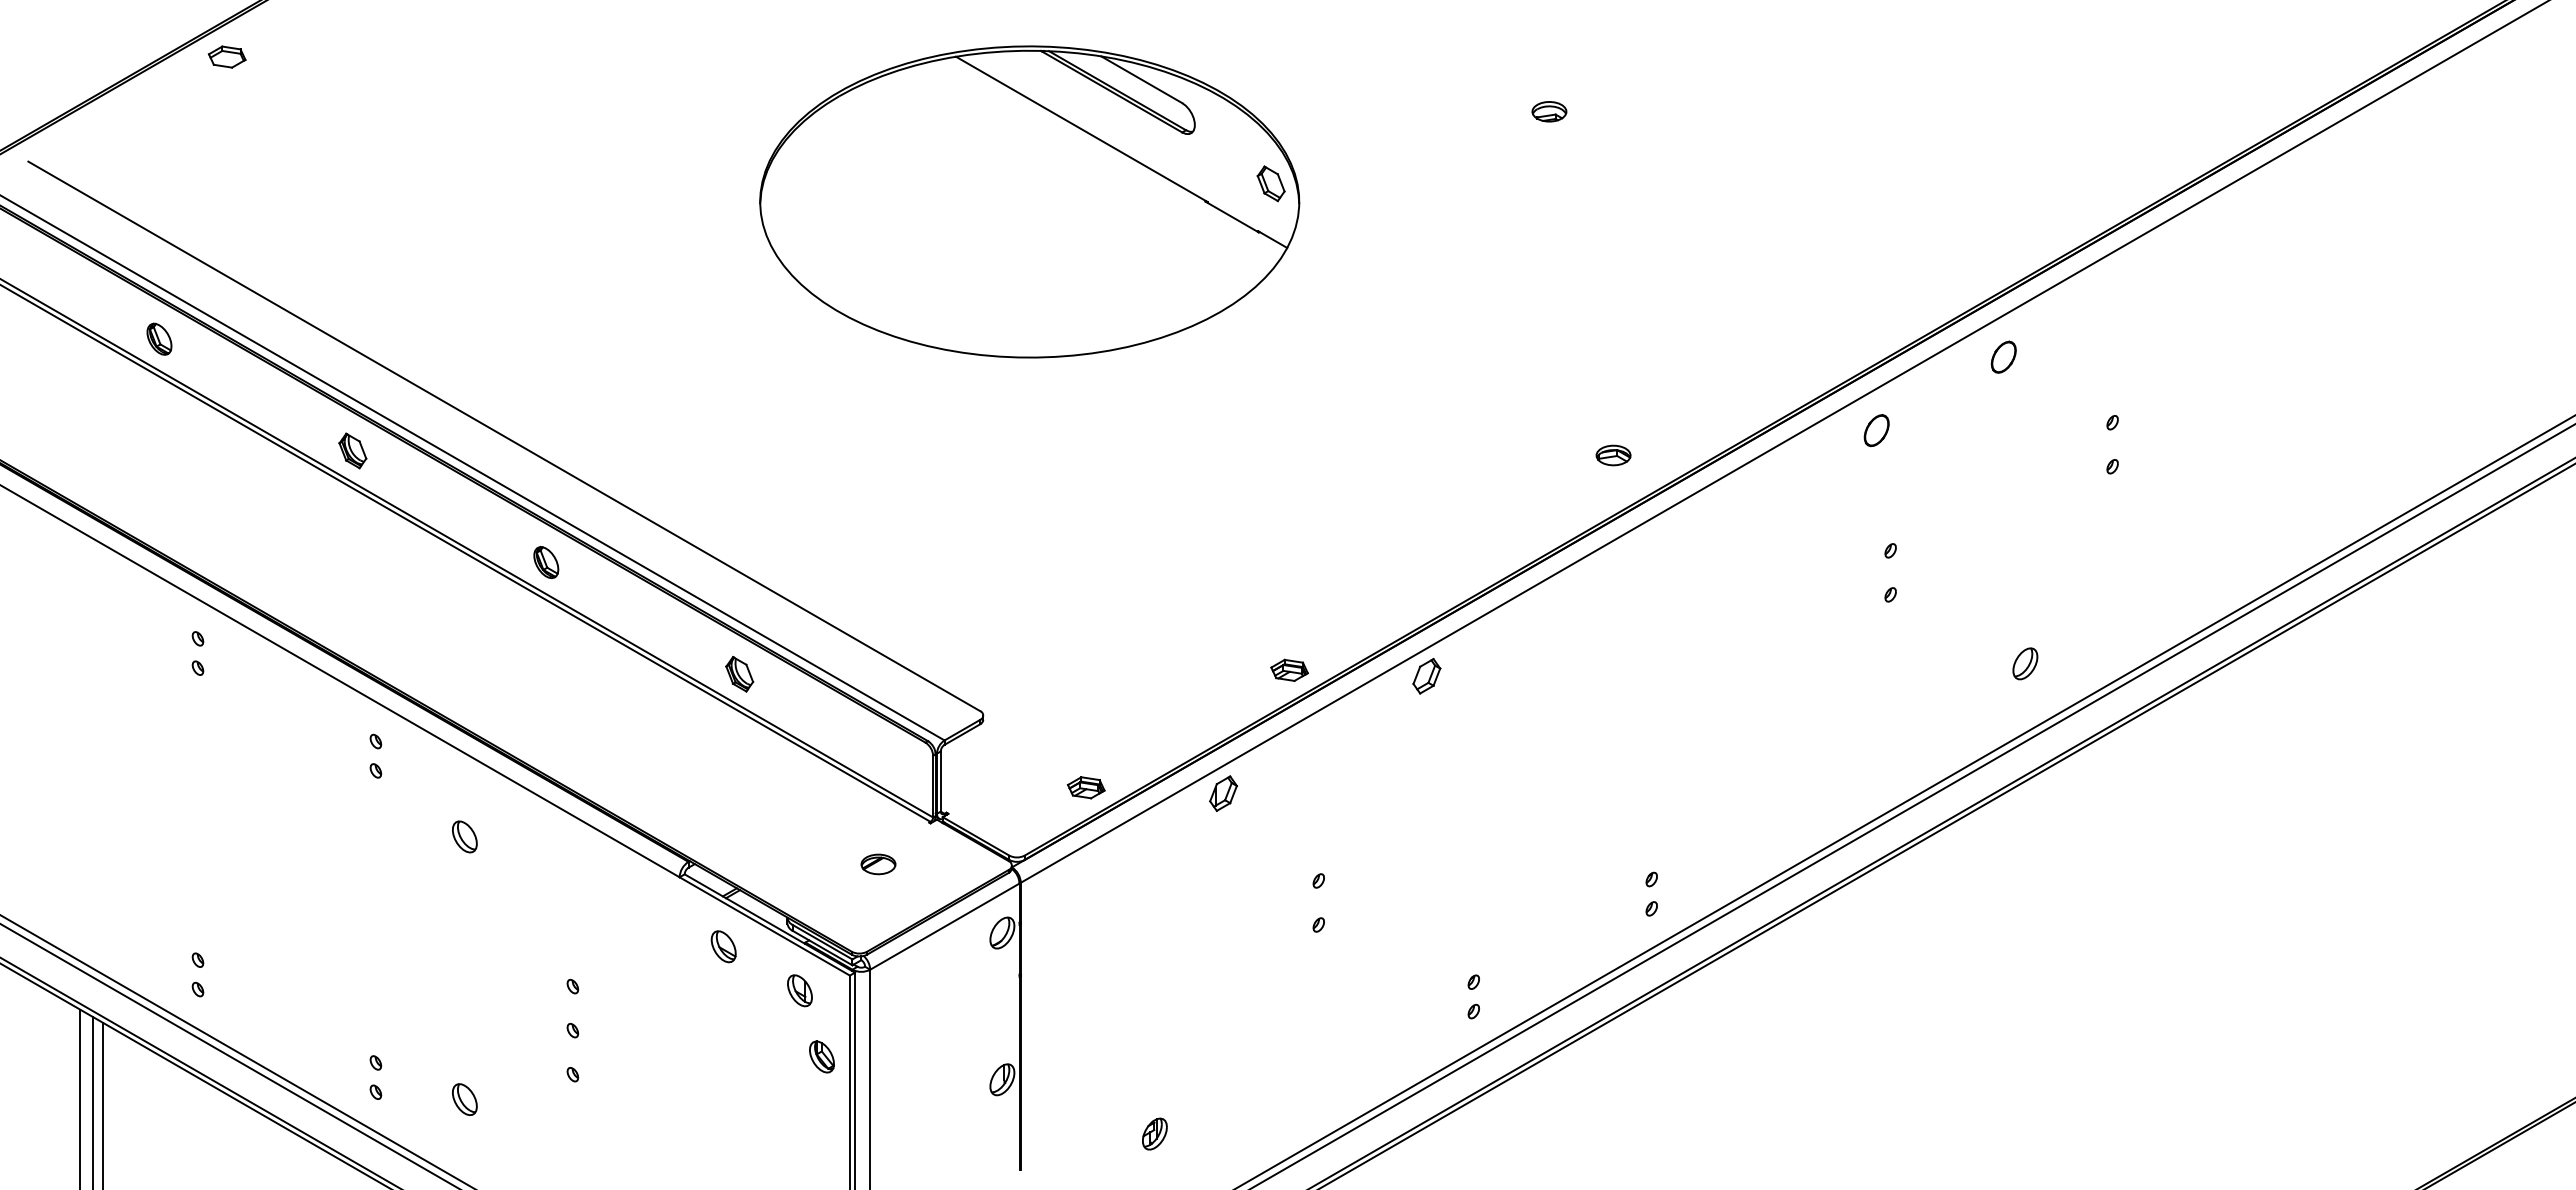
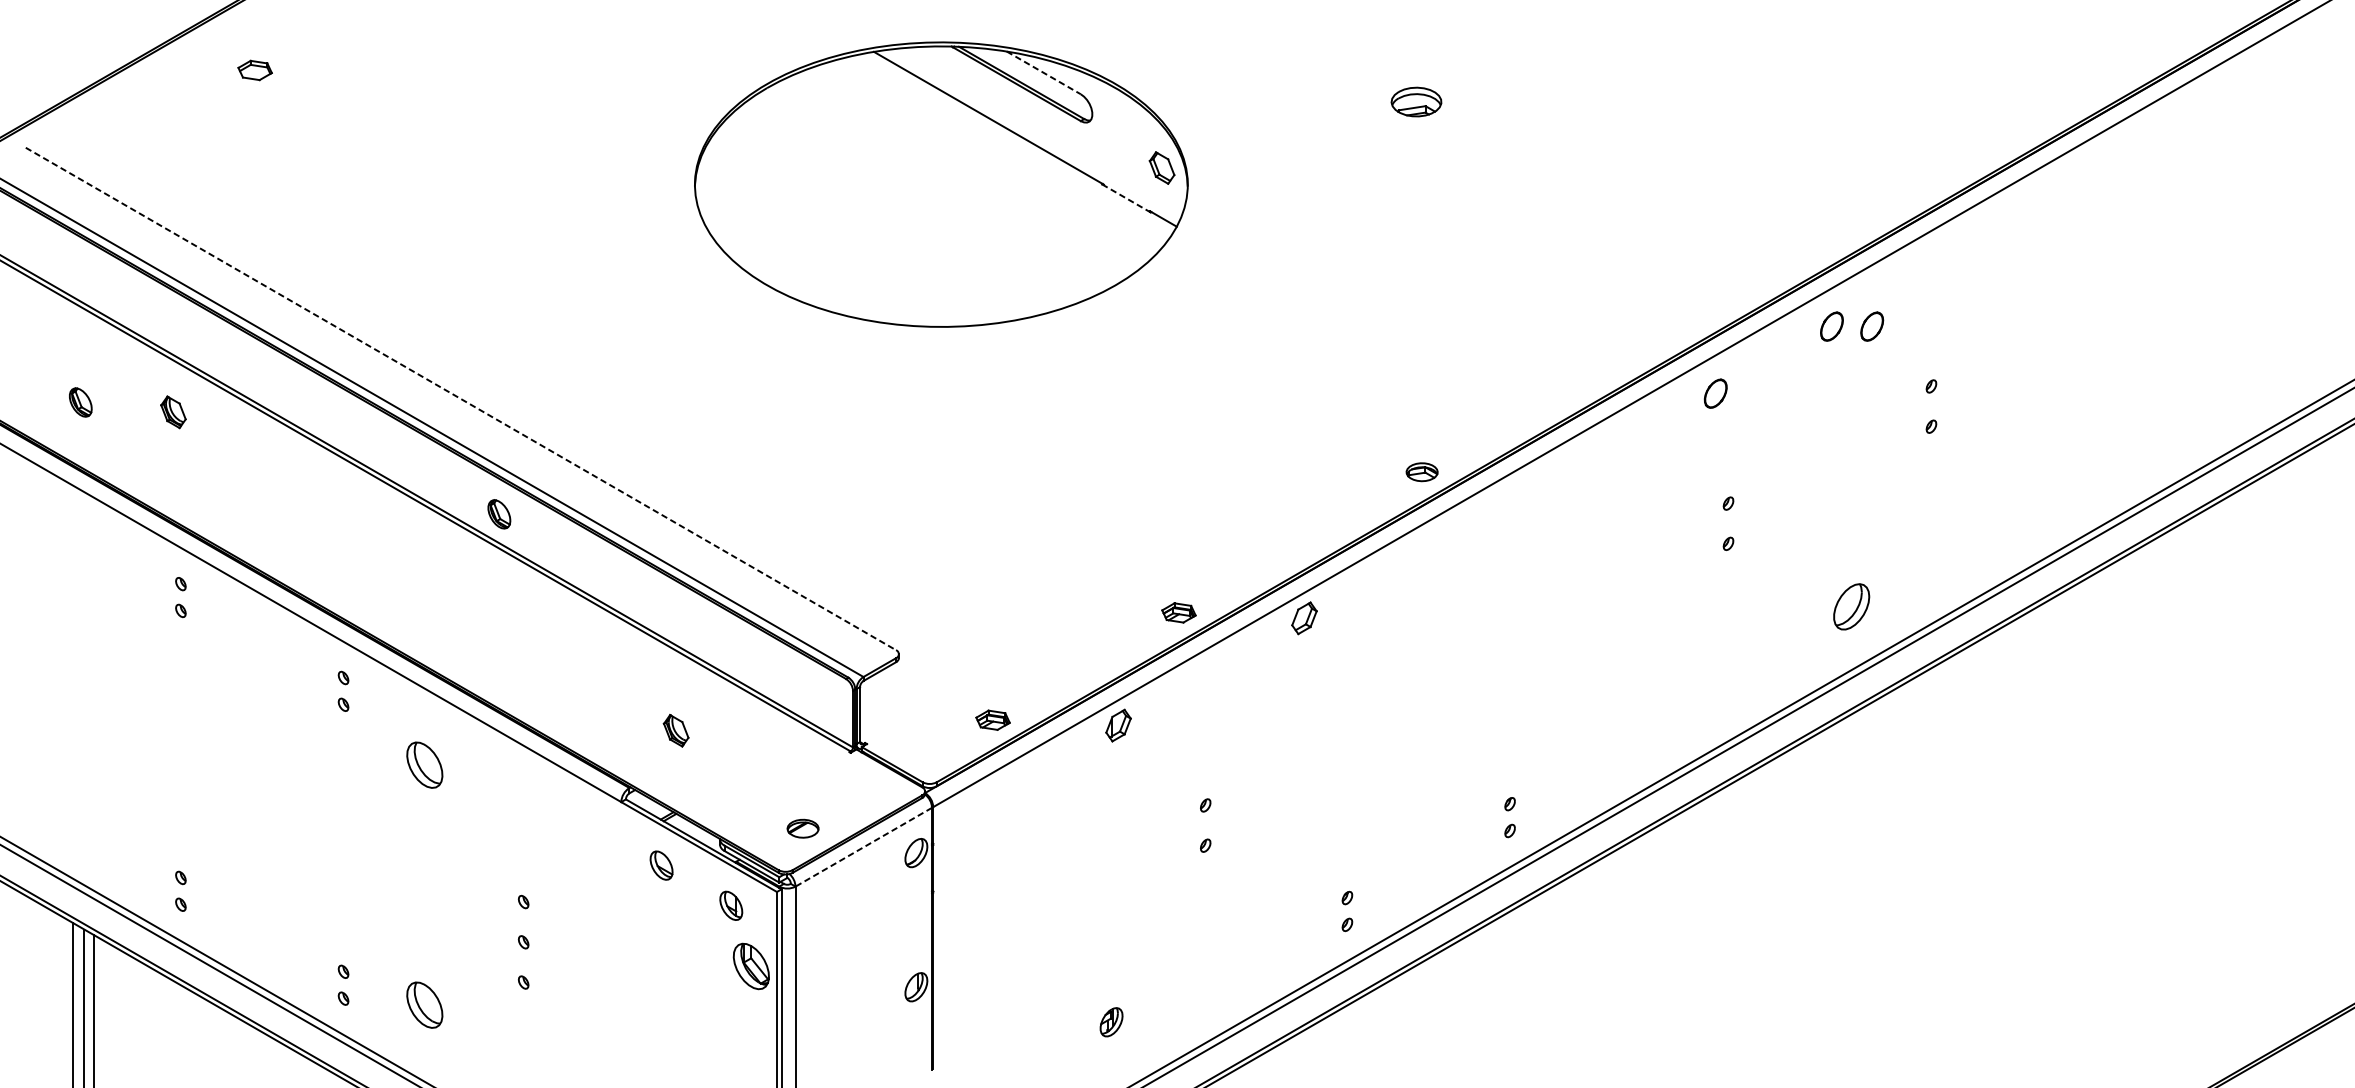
part: (227, 56) -> (255, 69), moved
line: (1141, 79) -> (1043, 72), solid -> dashed
part: (1549, 111) -> (1416, 101), size x1.6
line: (1232, 217) -> (1126, 198), solid -> dashed
part: (159, 338) -> (80, 401), moved
part: (2047, 356) -> (1871, 325), added
line: (504, 436) -> (461, 399), solid -> dashed
part: (352, 450) -> (173, 411), moved
part: (1613, 455) -> (1422, 472), moved
part: (2025, 663) -> (1851, 606), size x1.6
part: (739, 674) -> (676, 730), moved
part: (464, 836) -> (424, 764), size x1.6
part: (878, 864) -> (803, 828), moved
line: (944, 926) -> (863, 847), solid -> dashed
part: (821, 1056) -> (750, 965), size x1.6
part: (464, 1099) -> (424, 1005), size x1.6
part: (1154, 1133) -> (1111, 1021), moved

